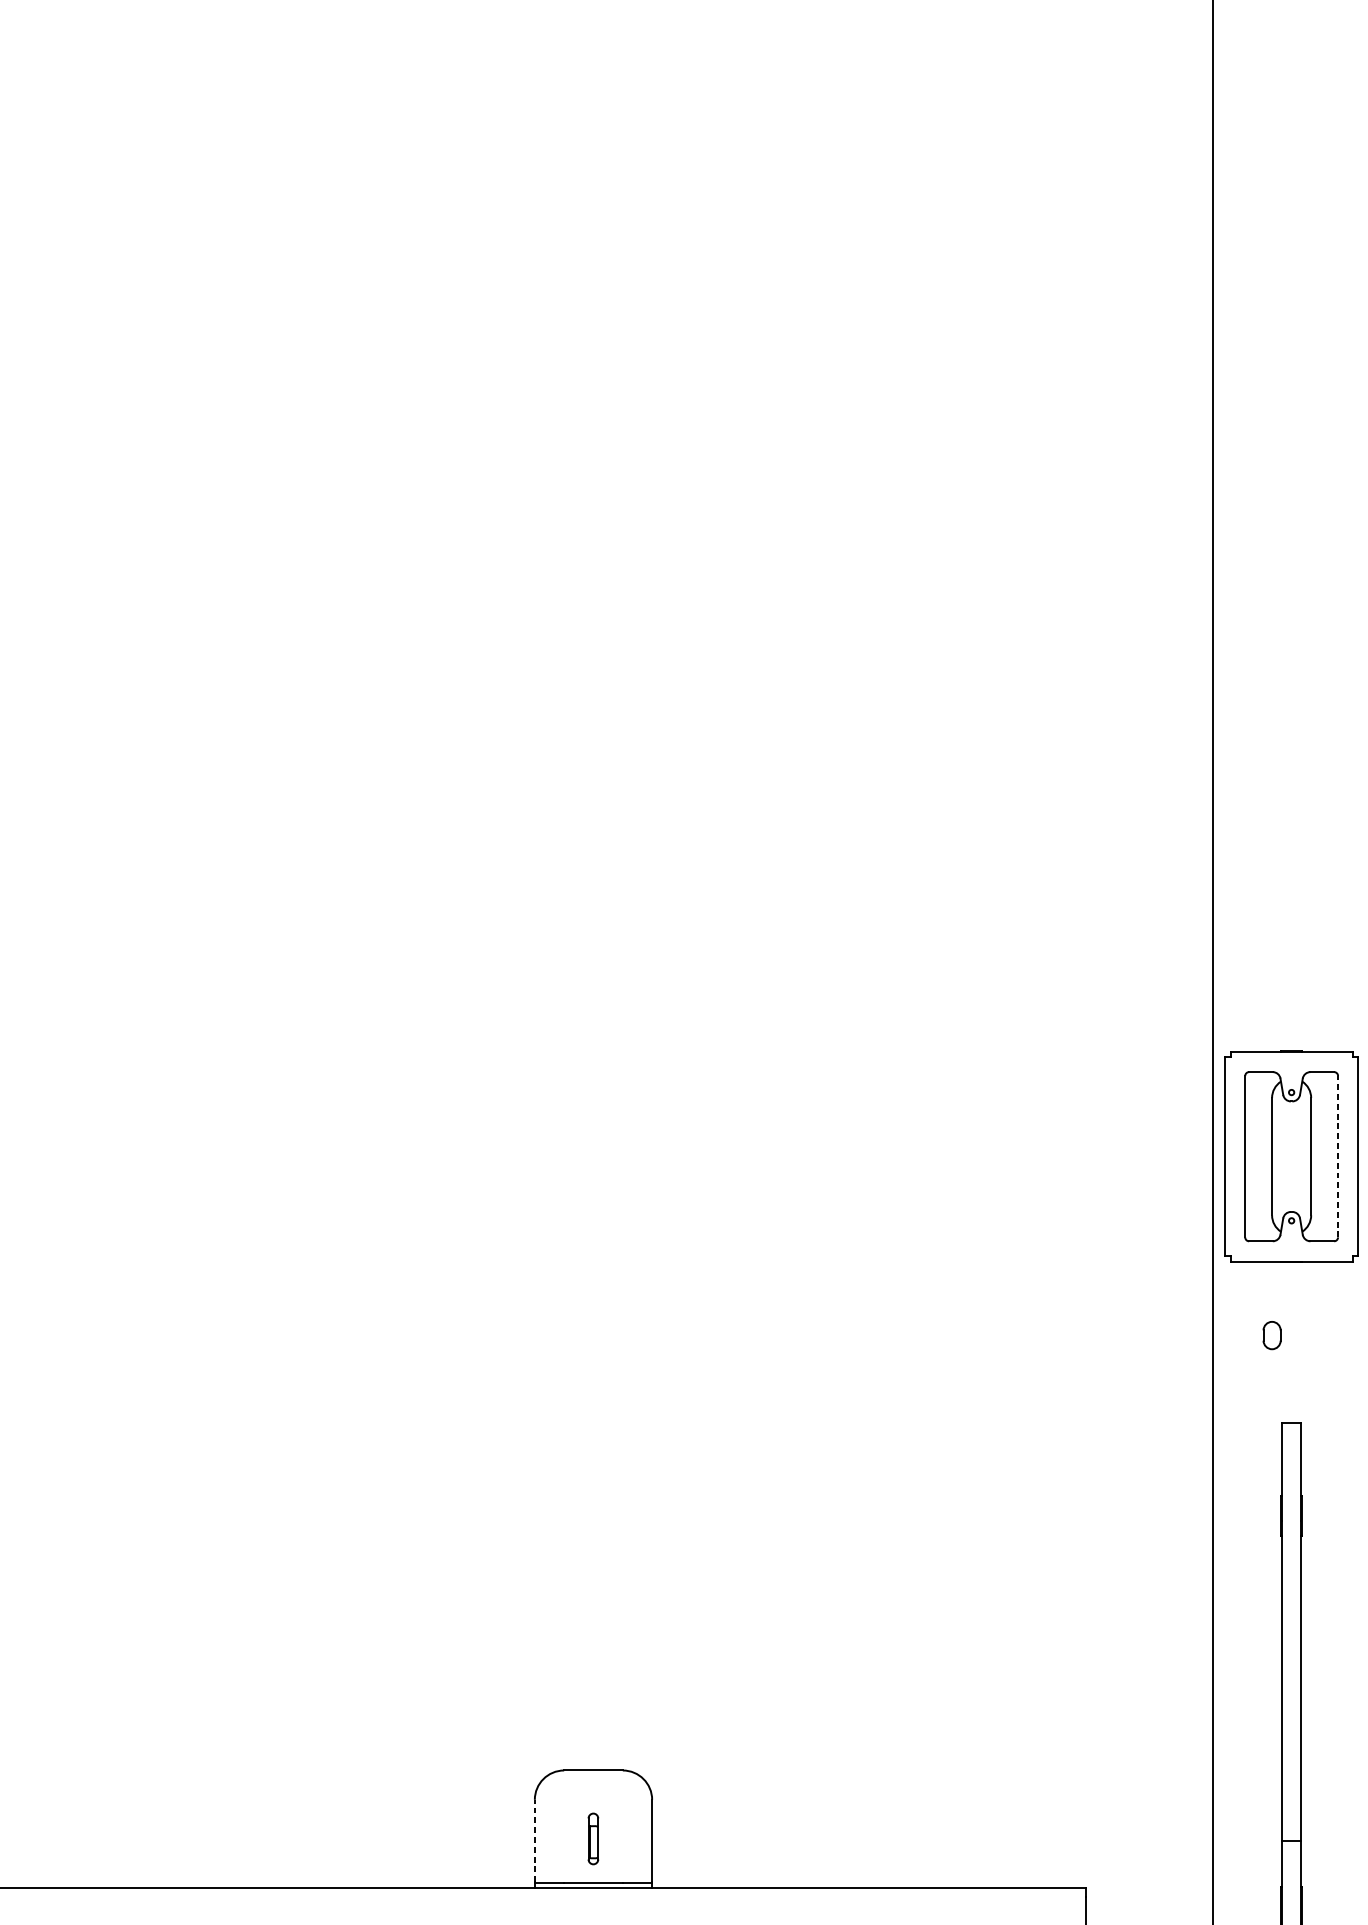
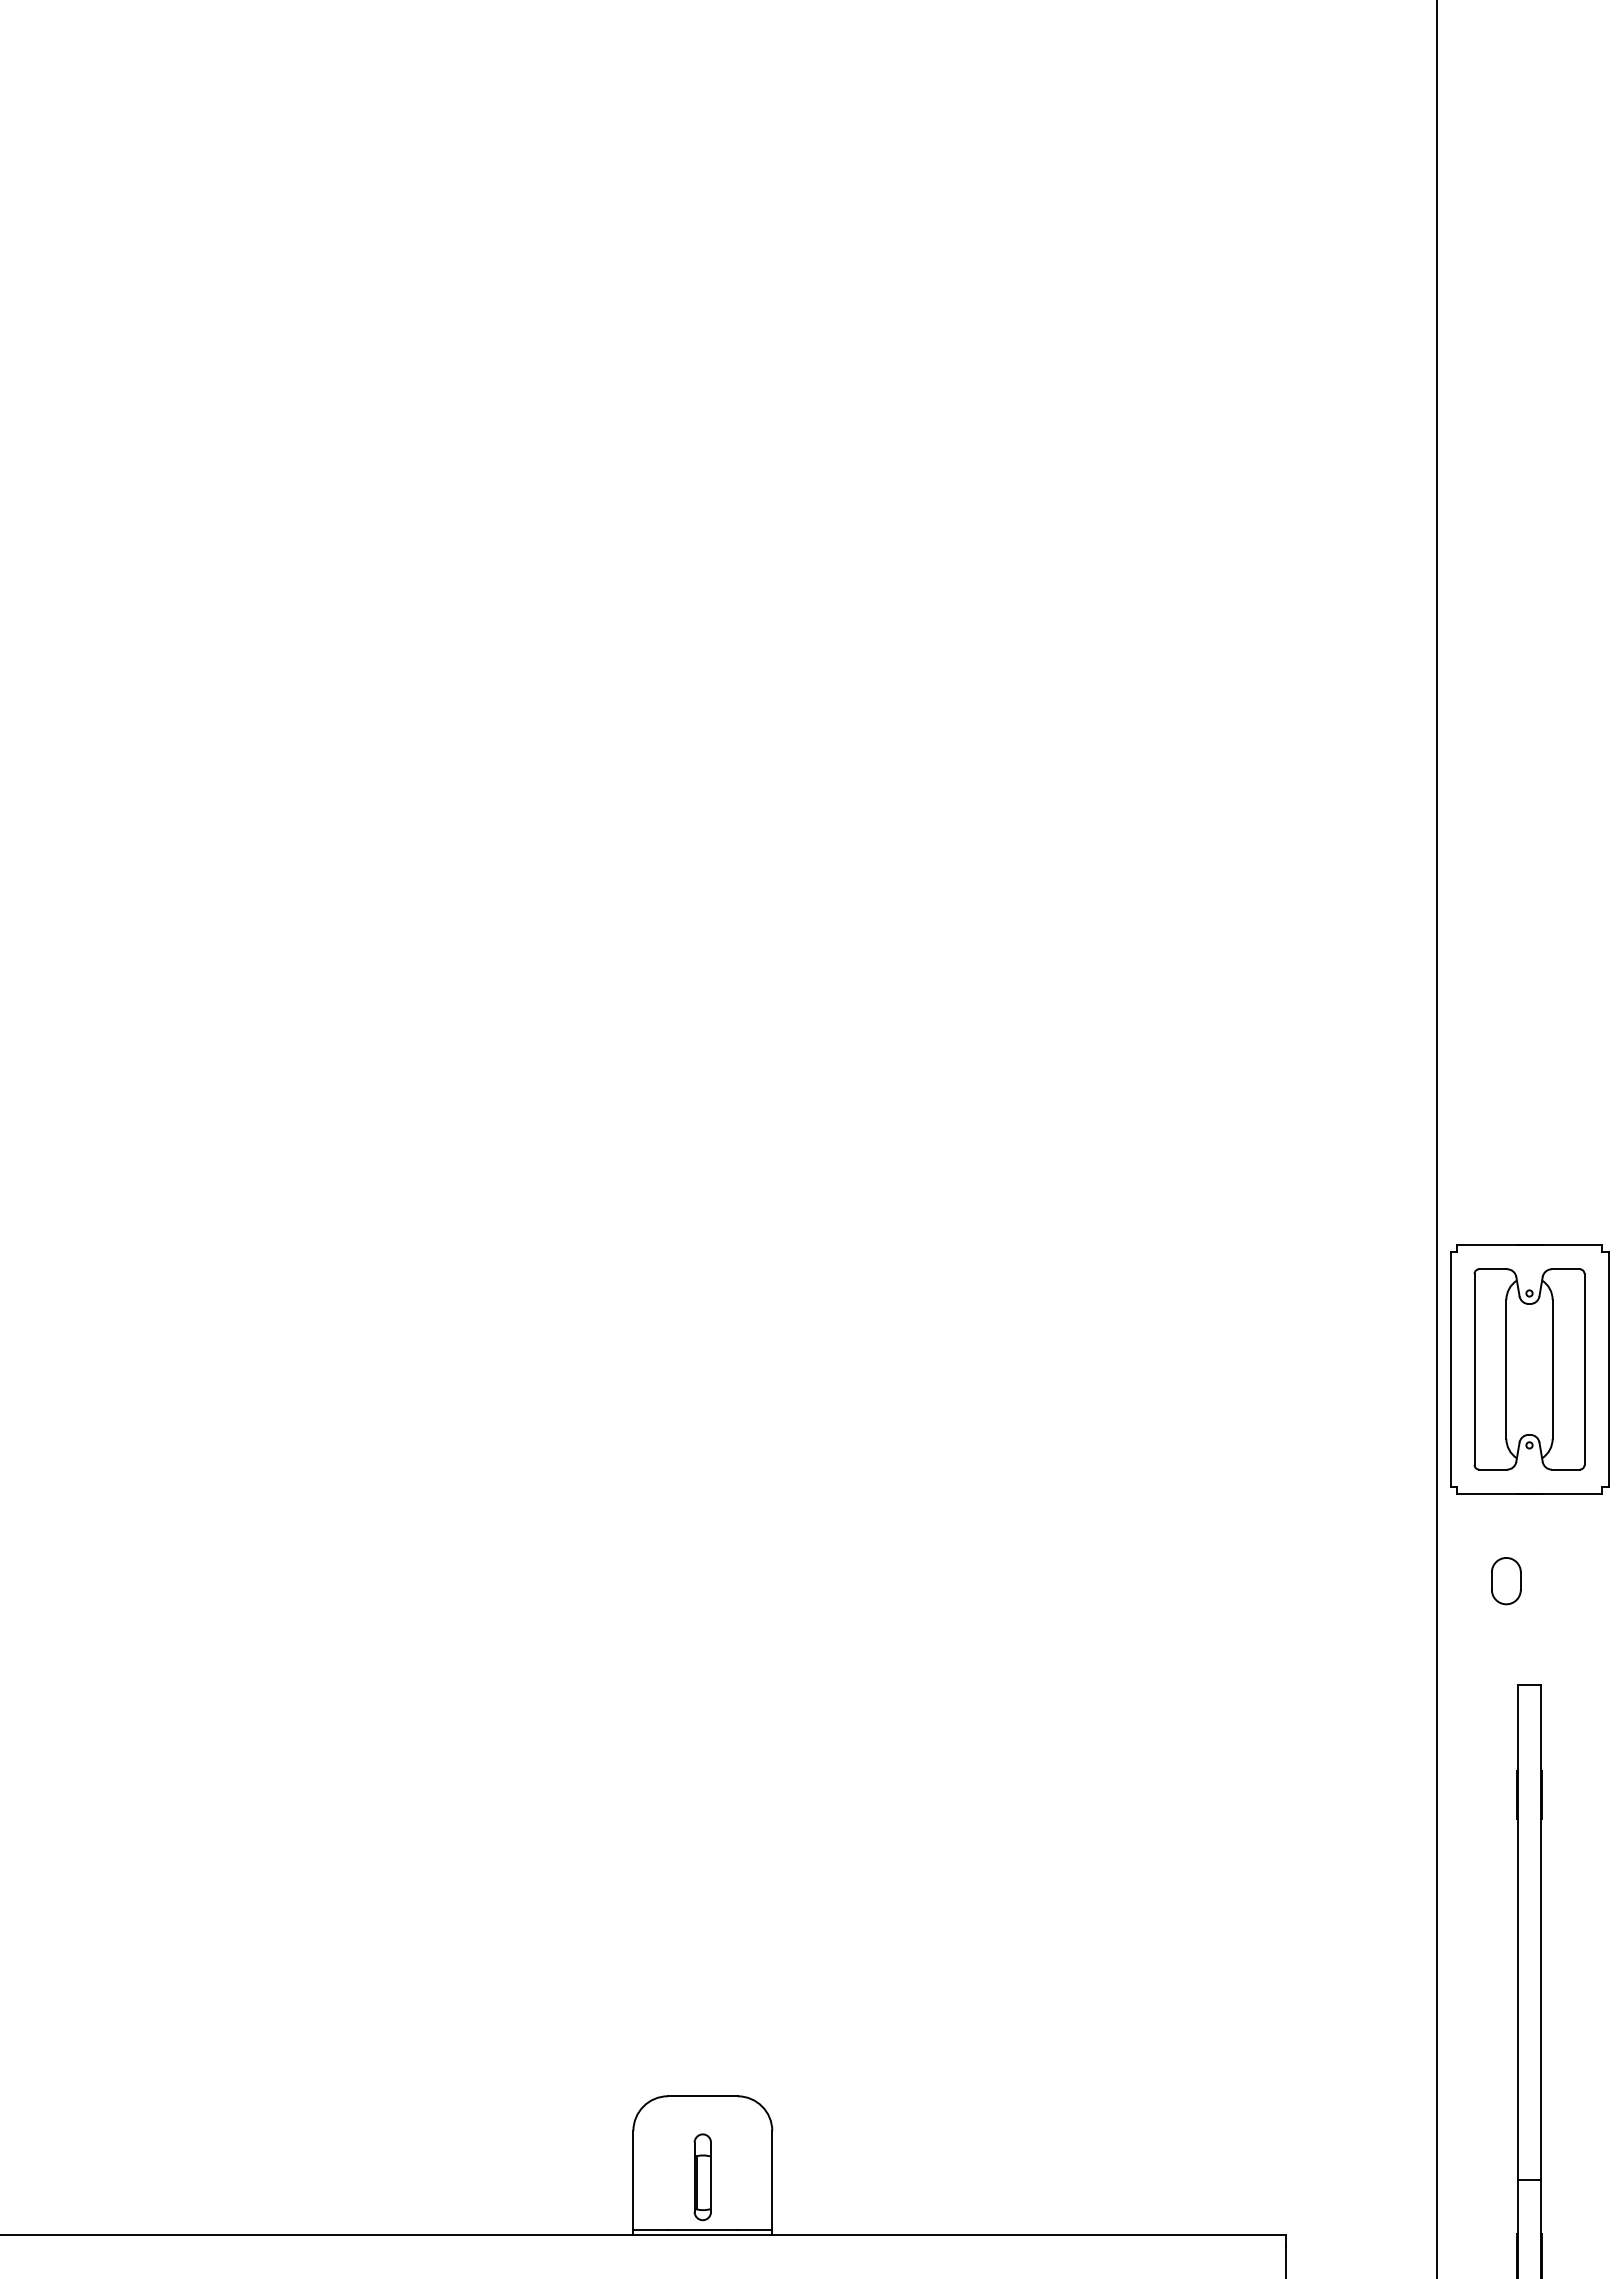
line: (1338, 1156) -> (1584, 1369), dashed -> solid
part: (1272, 1335) -> (1506, 1581), size x1.43
part: (593, 1839) -> (702, 2177), size x1.43
line: (534, 1840) -> (633, 2179), dashed -> solid

